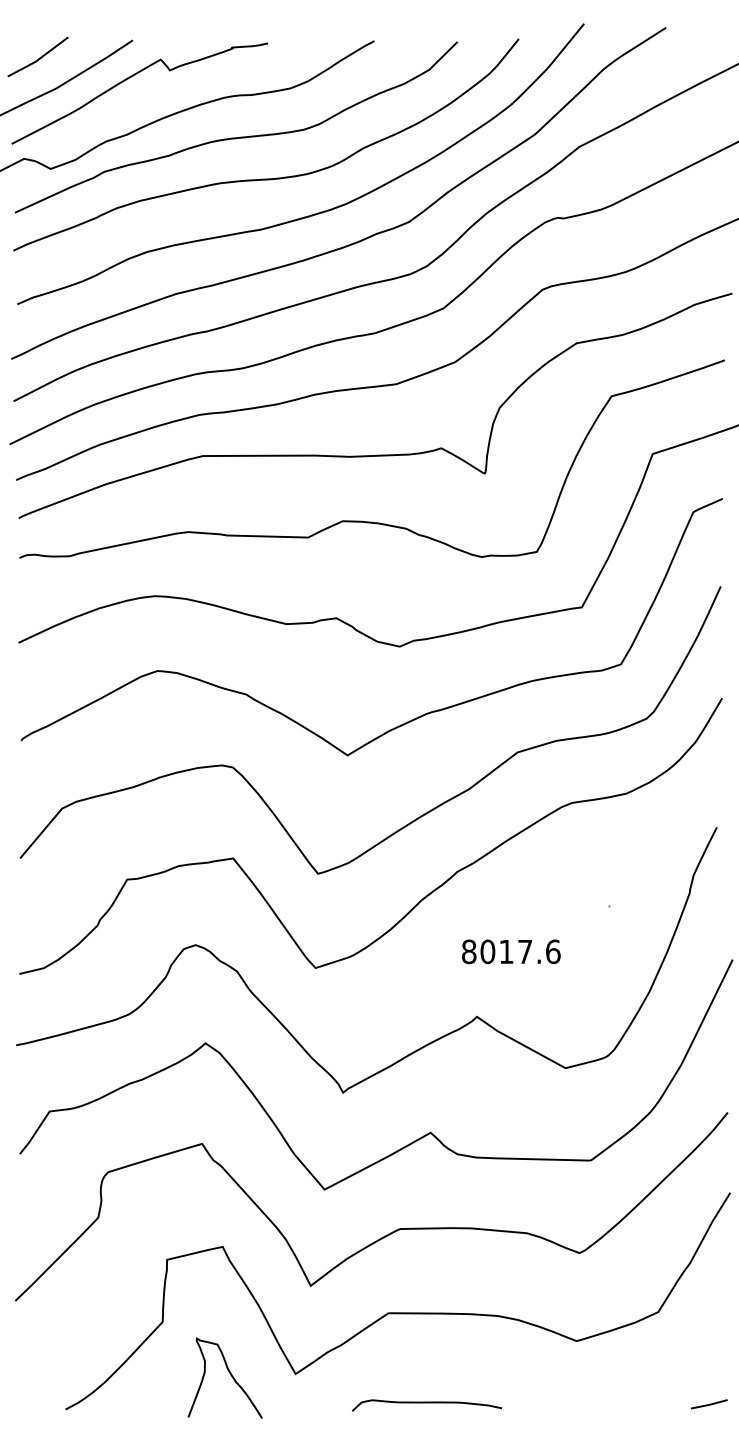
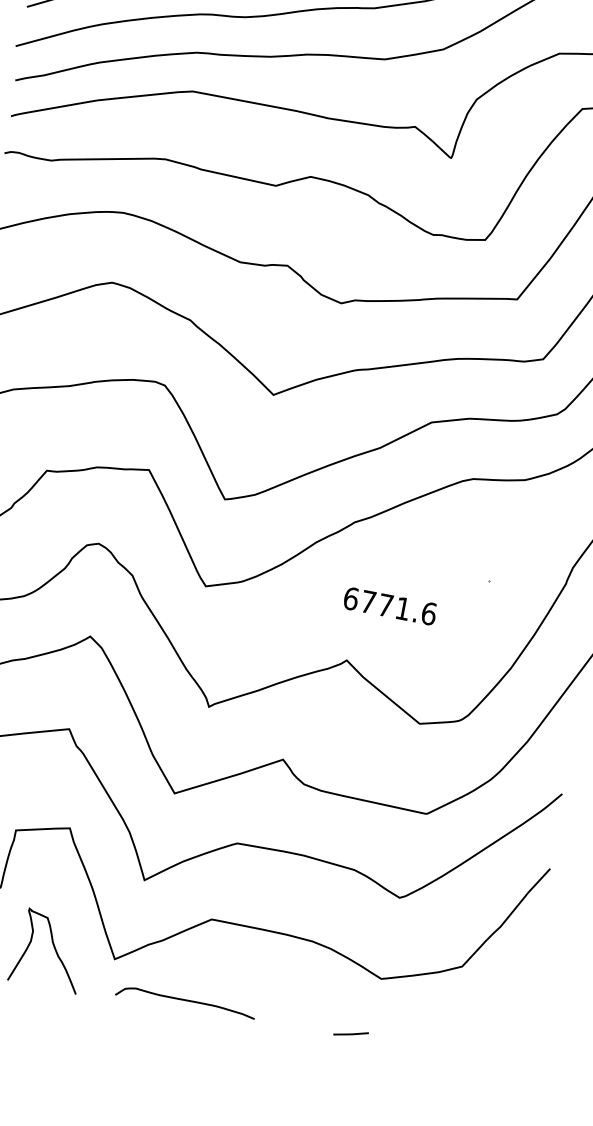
text: (497, 951) -> (377, 603), 8017.6 -> 6771.6
curve: (427, 1403) -> (186, 1001), moved
line: (709, 1404) -> (351, 1034), moved

